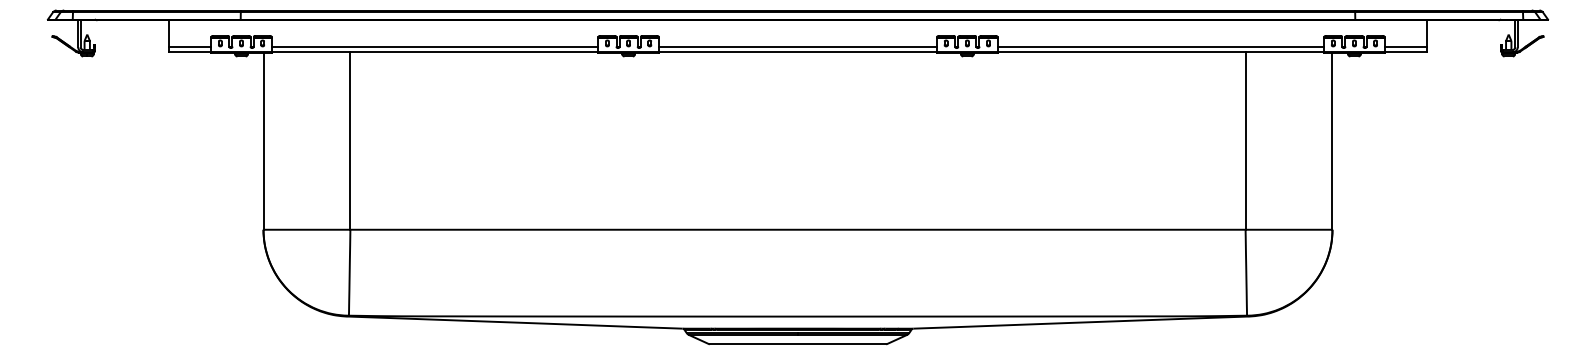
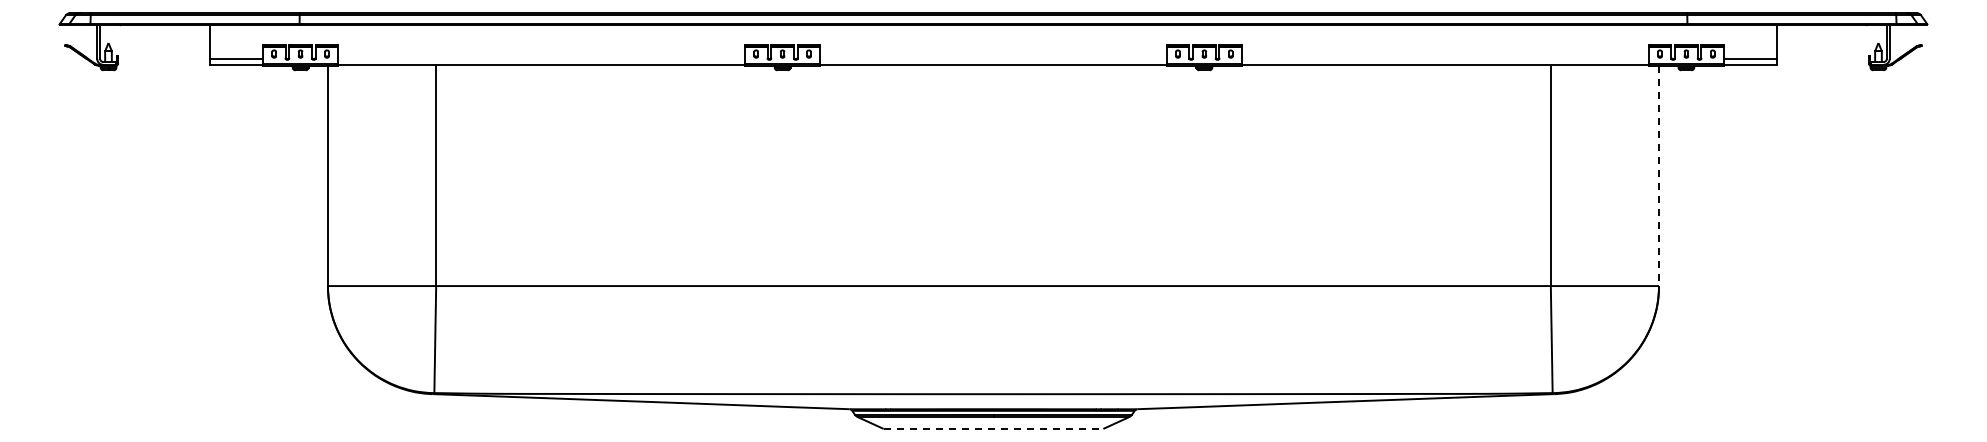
line: (434, 46) -> (541, 58), removed
line: (798, 46) -> (993, 58), removed
line: (1161, 46) -> (1445, 58), removed
line: (1332, 141) -> (1659, 176), solid -> dashed
line: (798, 344) -> (993, 428), solid -> dashed

